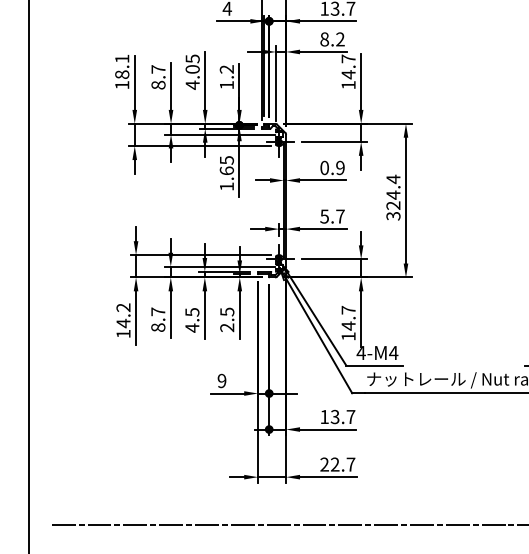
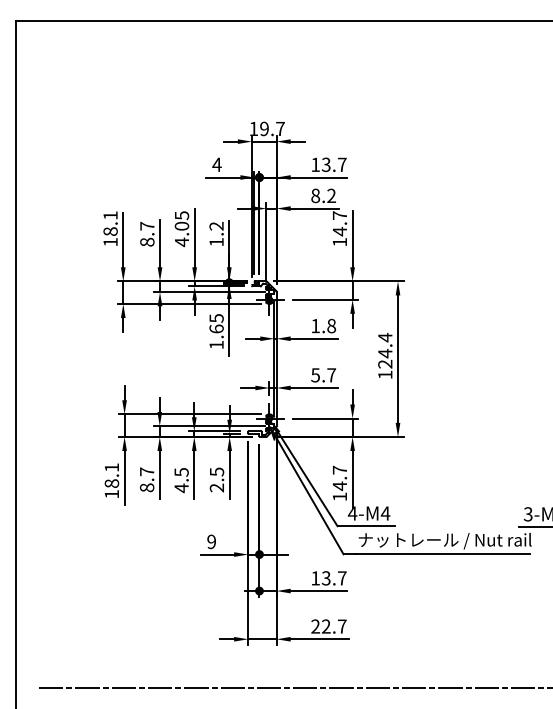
text: (332, 167) -> (323, 325), 0.9 -> 1.8
text: (393, 215) -> (385, 374), 324.4 -> 124.4
text: (123, 315) -> (111, 475), 14.2 -> 18.1

